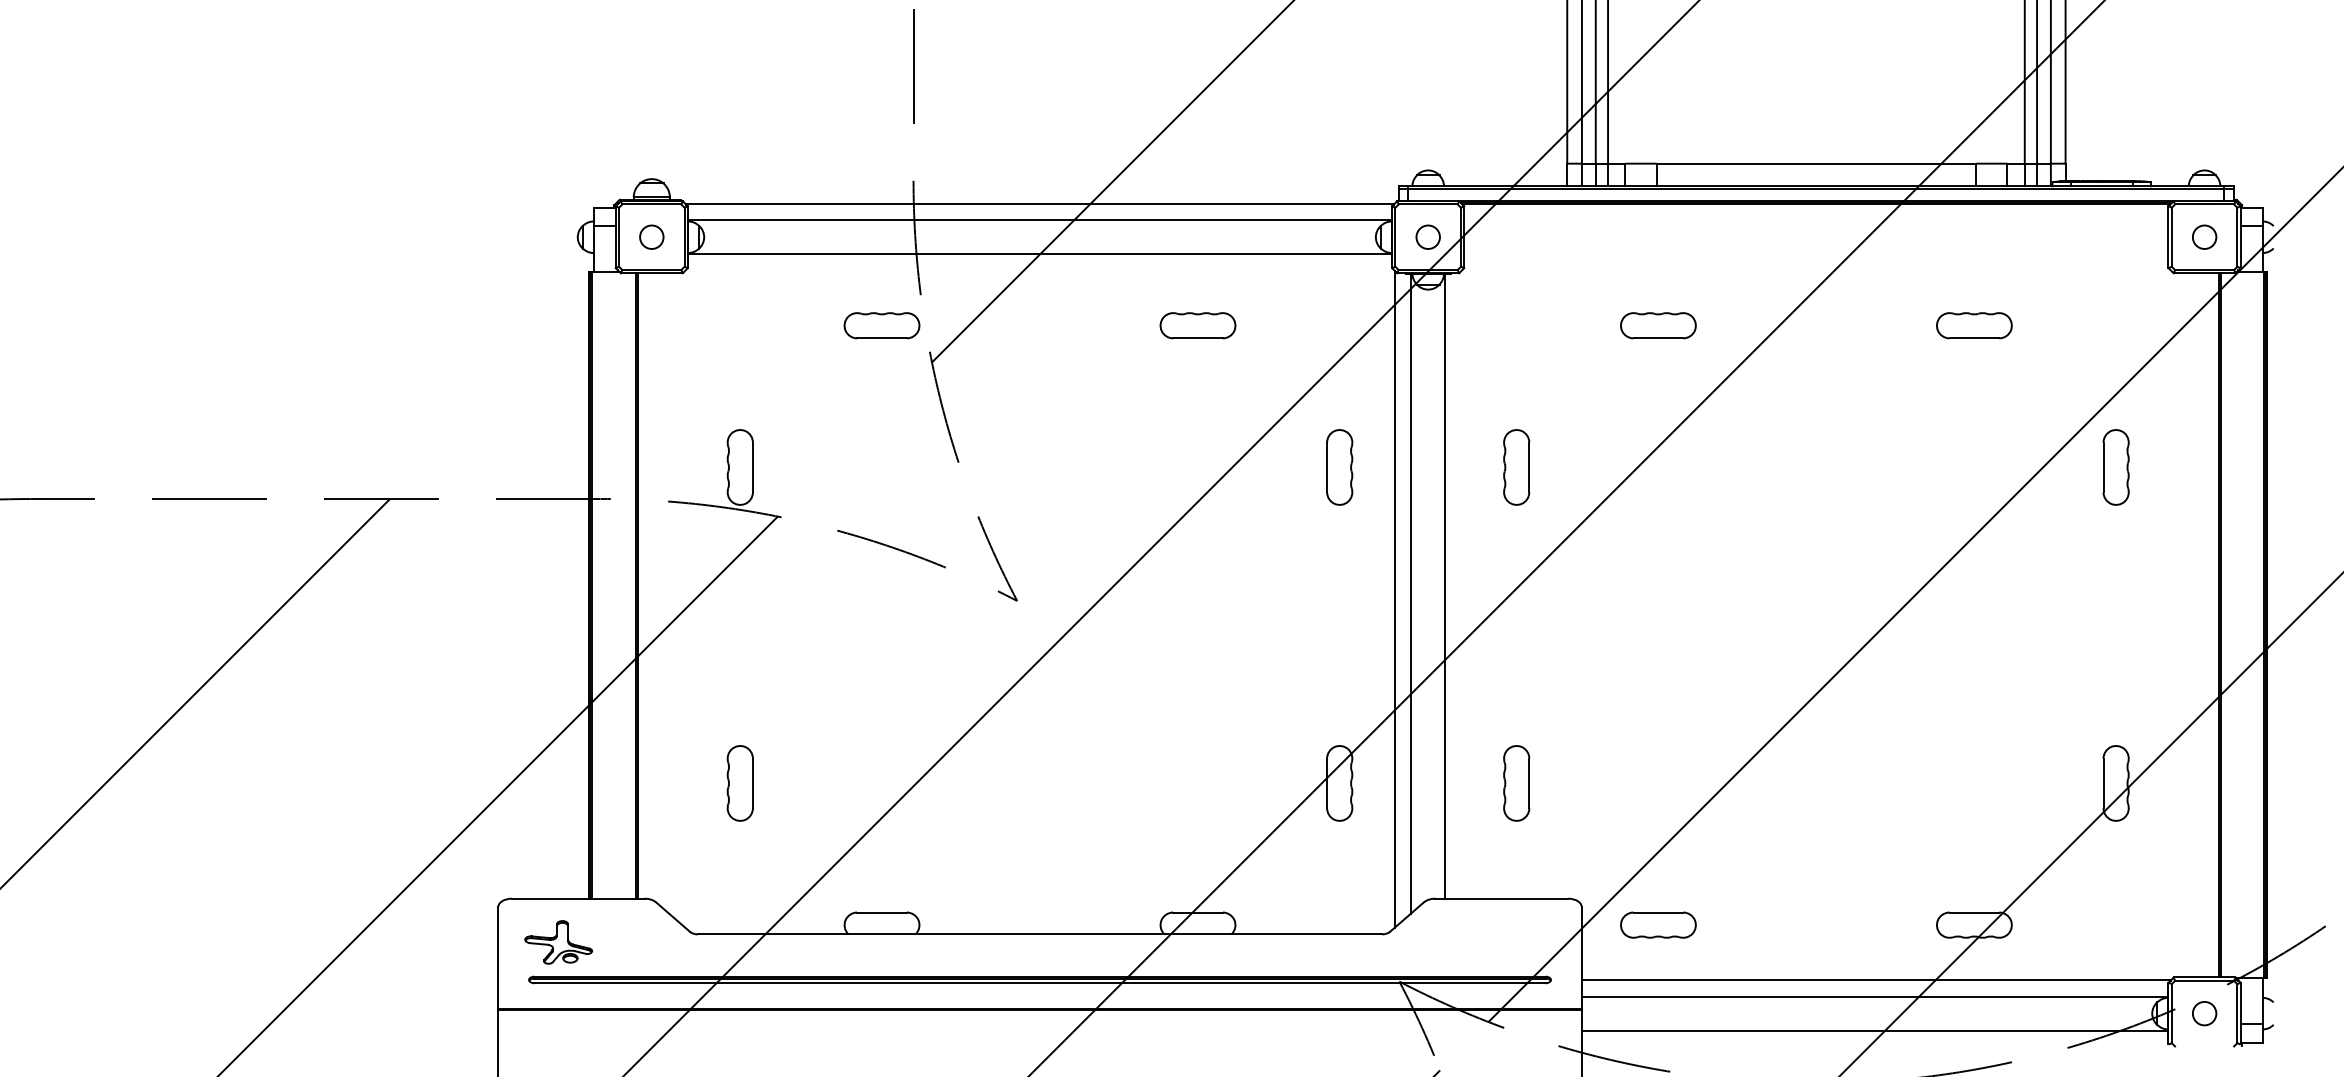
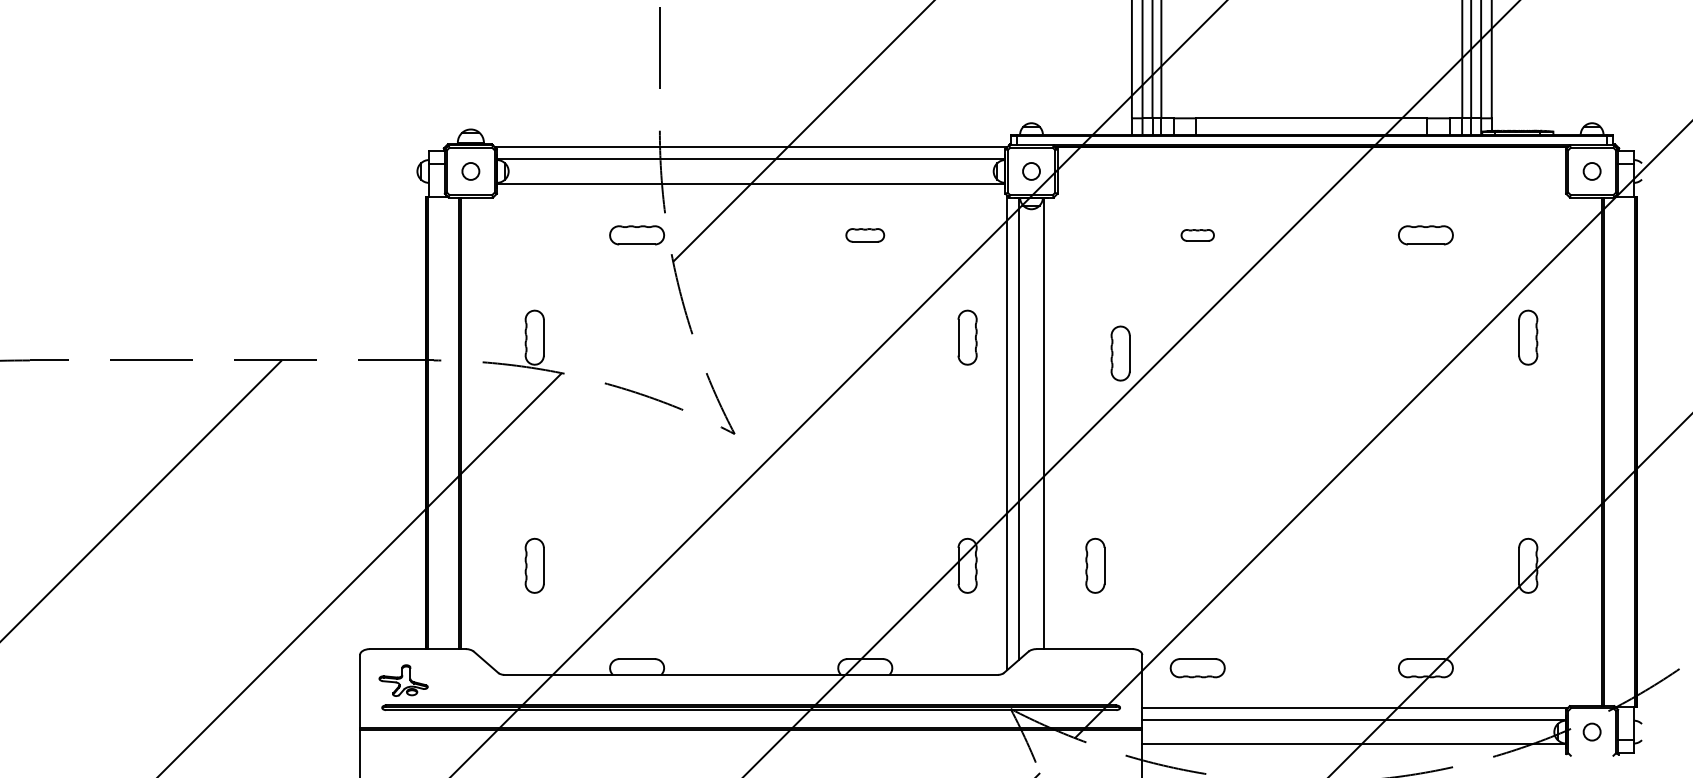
part: (1197, 325) -> (864, 235), size x0.7
part: (1658, 325) -> (1197, 235), size x0.6
part: (1516, 467) -> (1120, 353), moved

